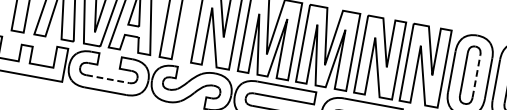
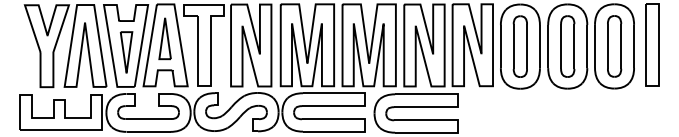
line: (476, 76) -> (527, 46), dashed -> solid
line: (107, 79) -> (148, 119), dashed -> solid

